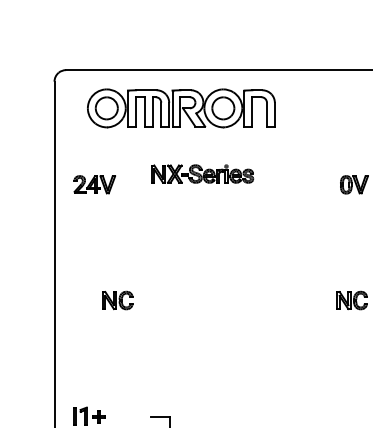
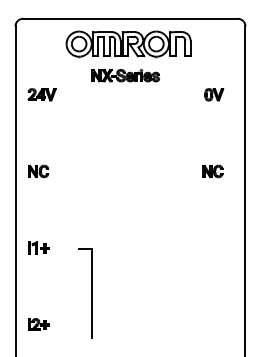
part: (181, 108) -> (128, 44), moved
part: (202, 173) -> (125, 75), moved
part: (117, 300) -> (38, 171), moved

